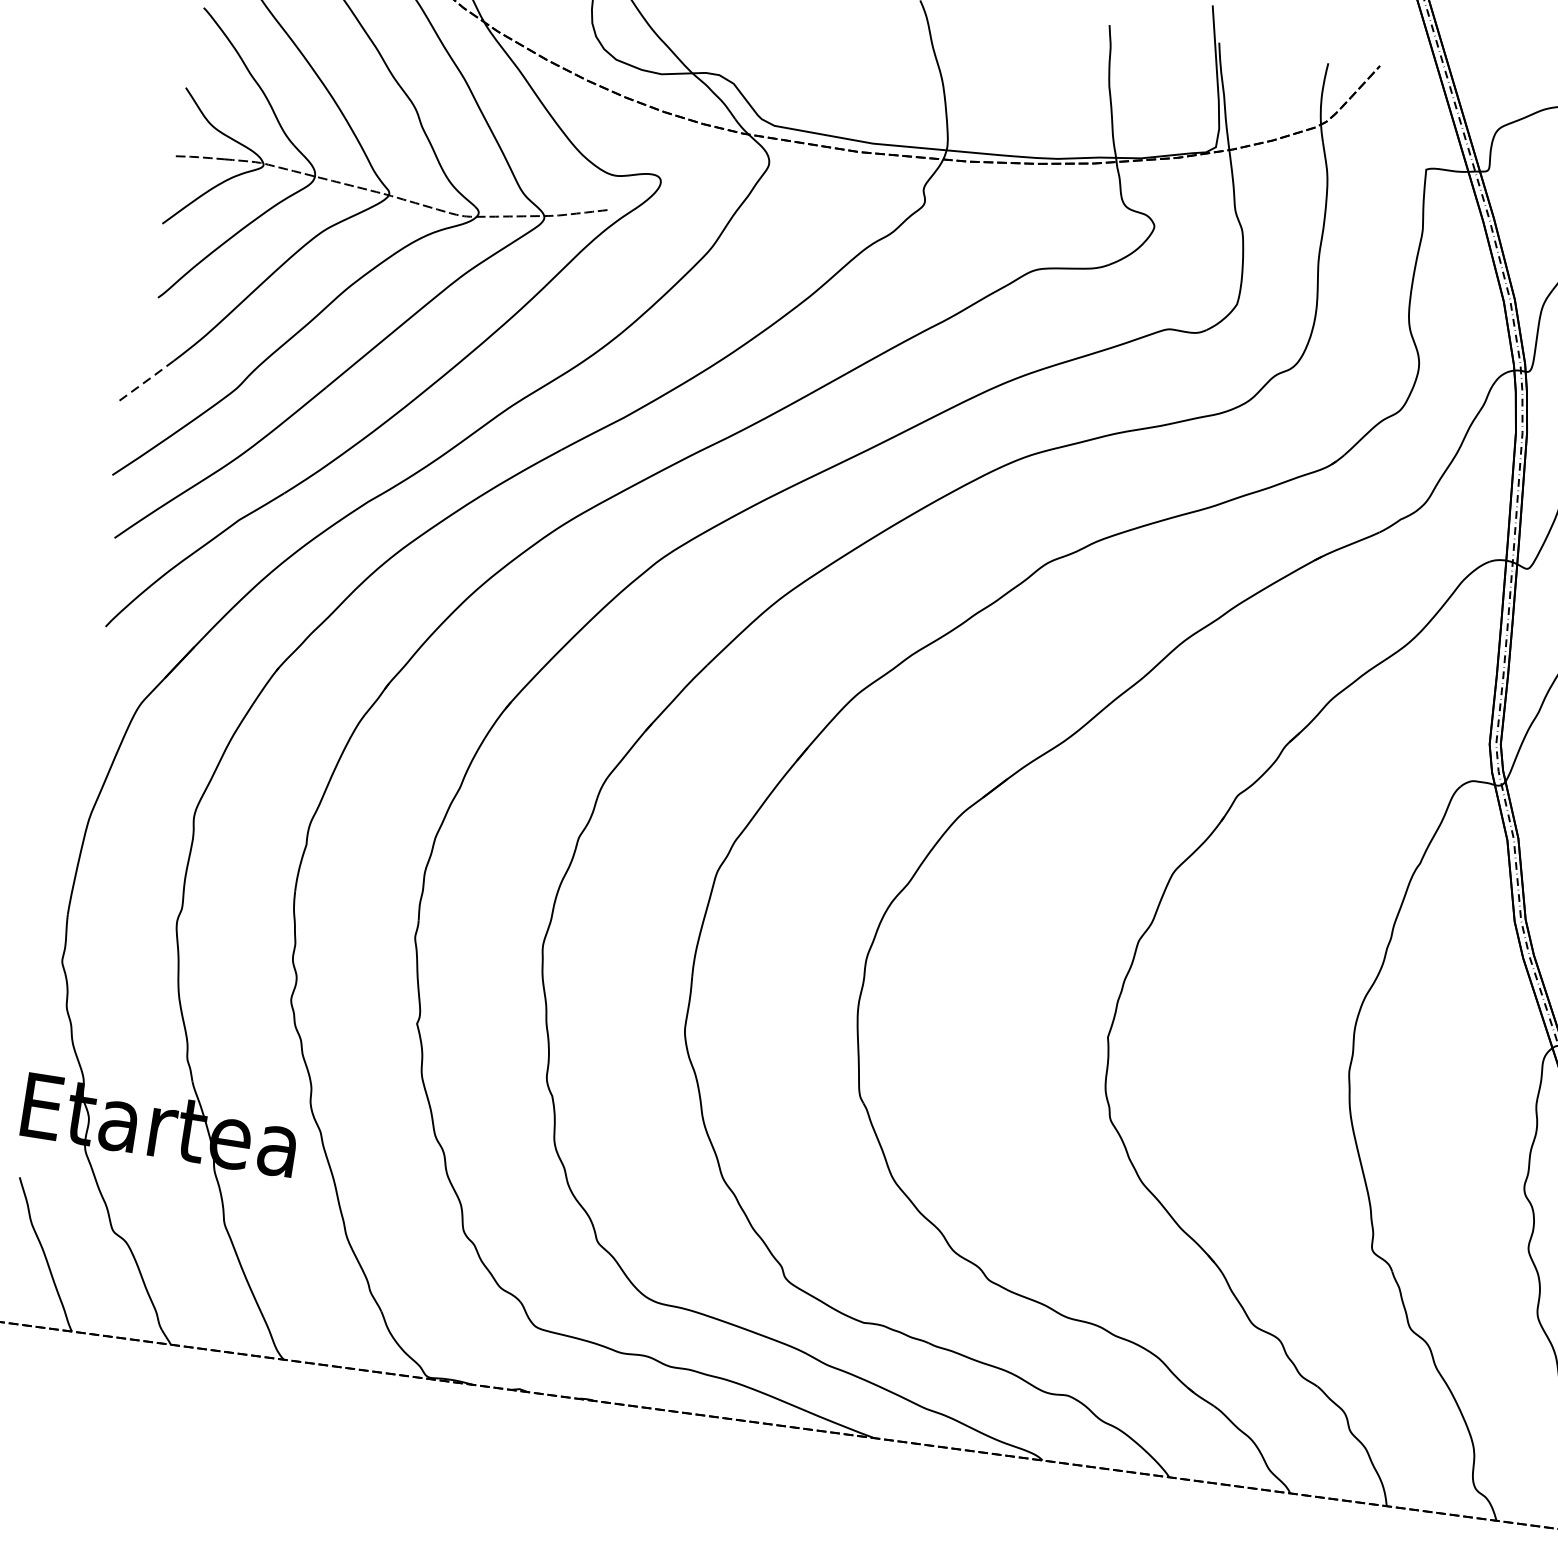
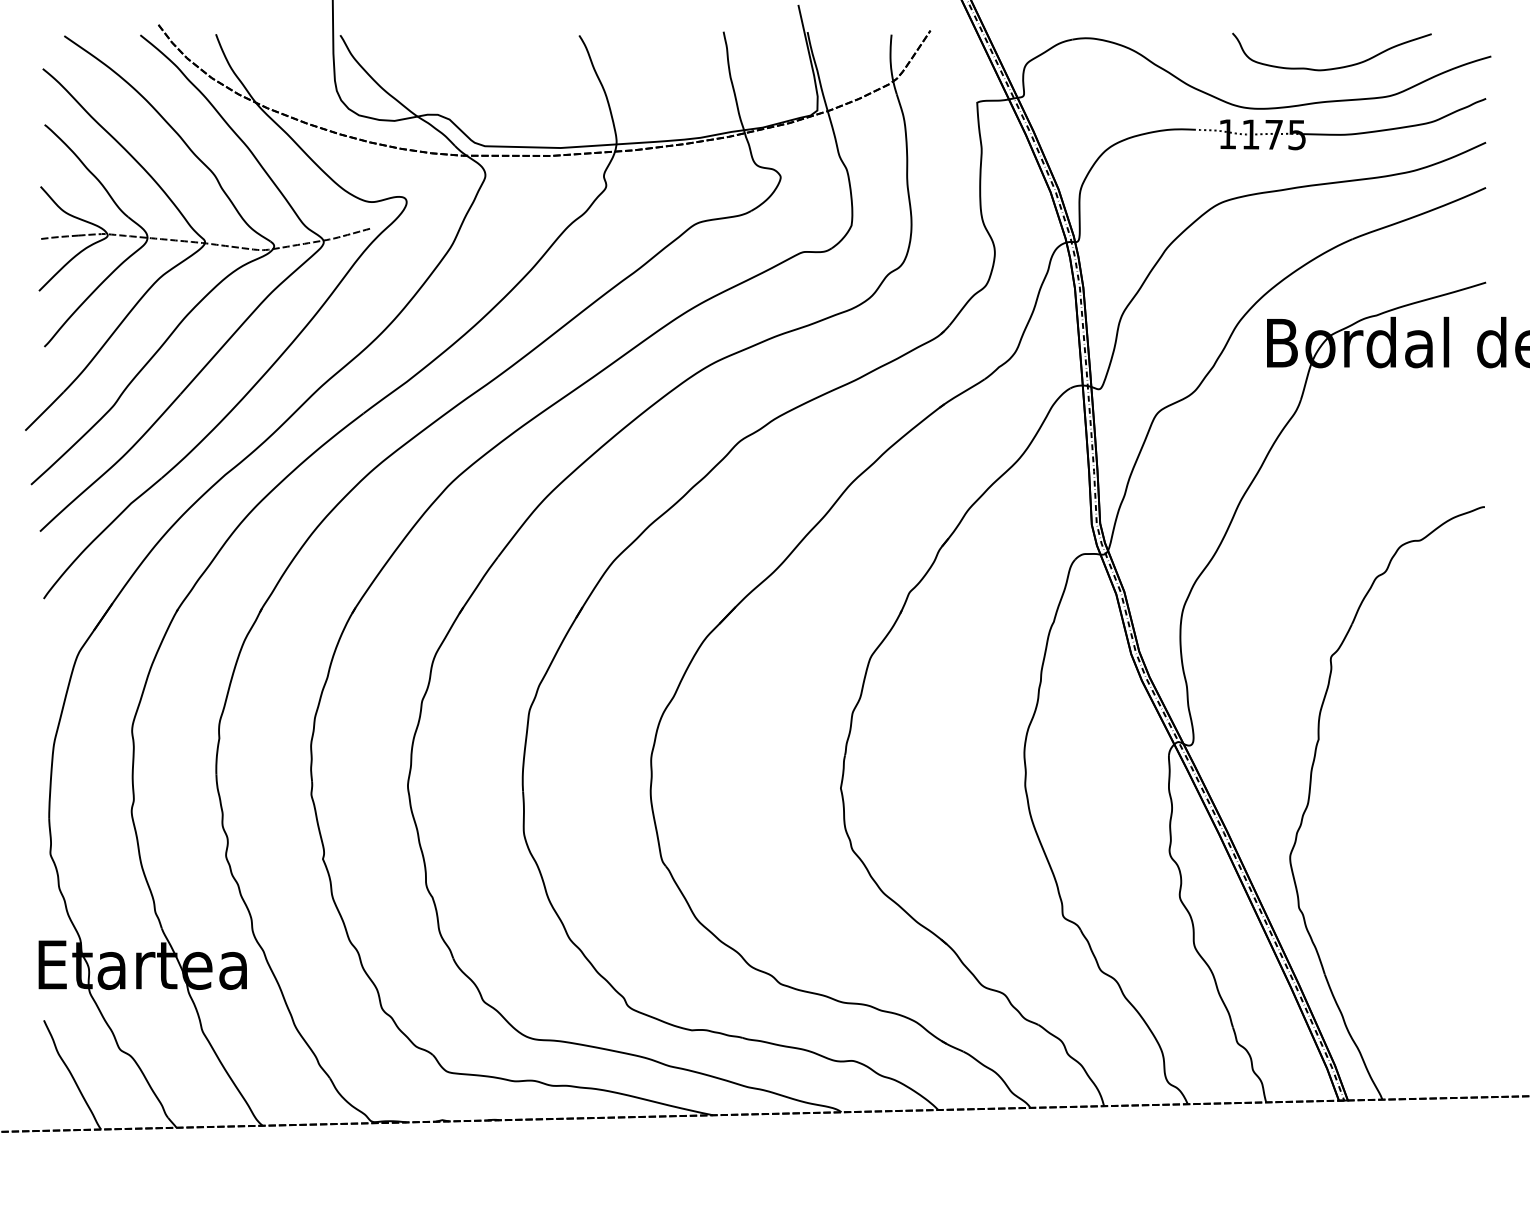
line: (144, 382) -> (44, 411), dashed -> solid

